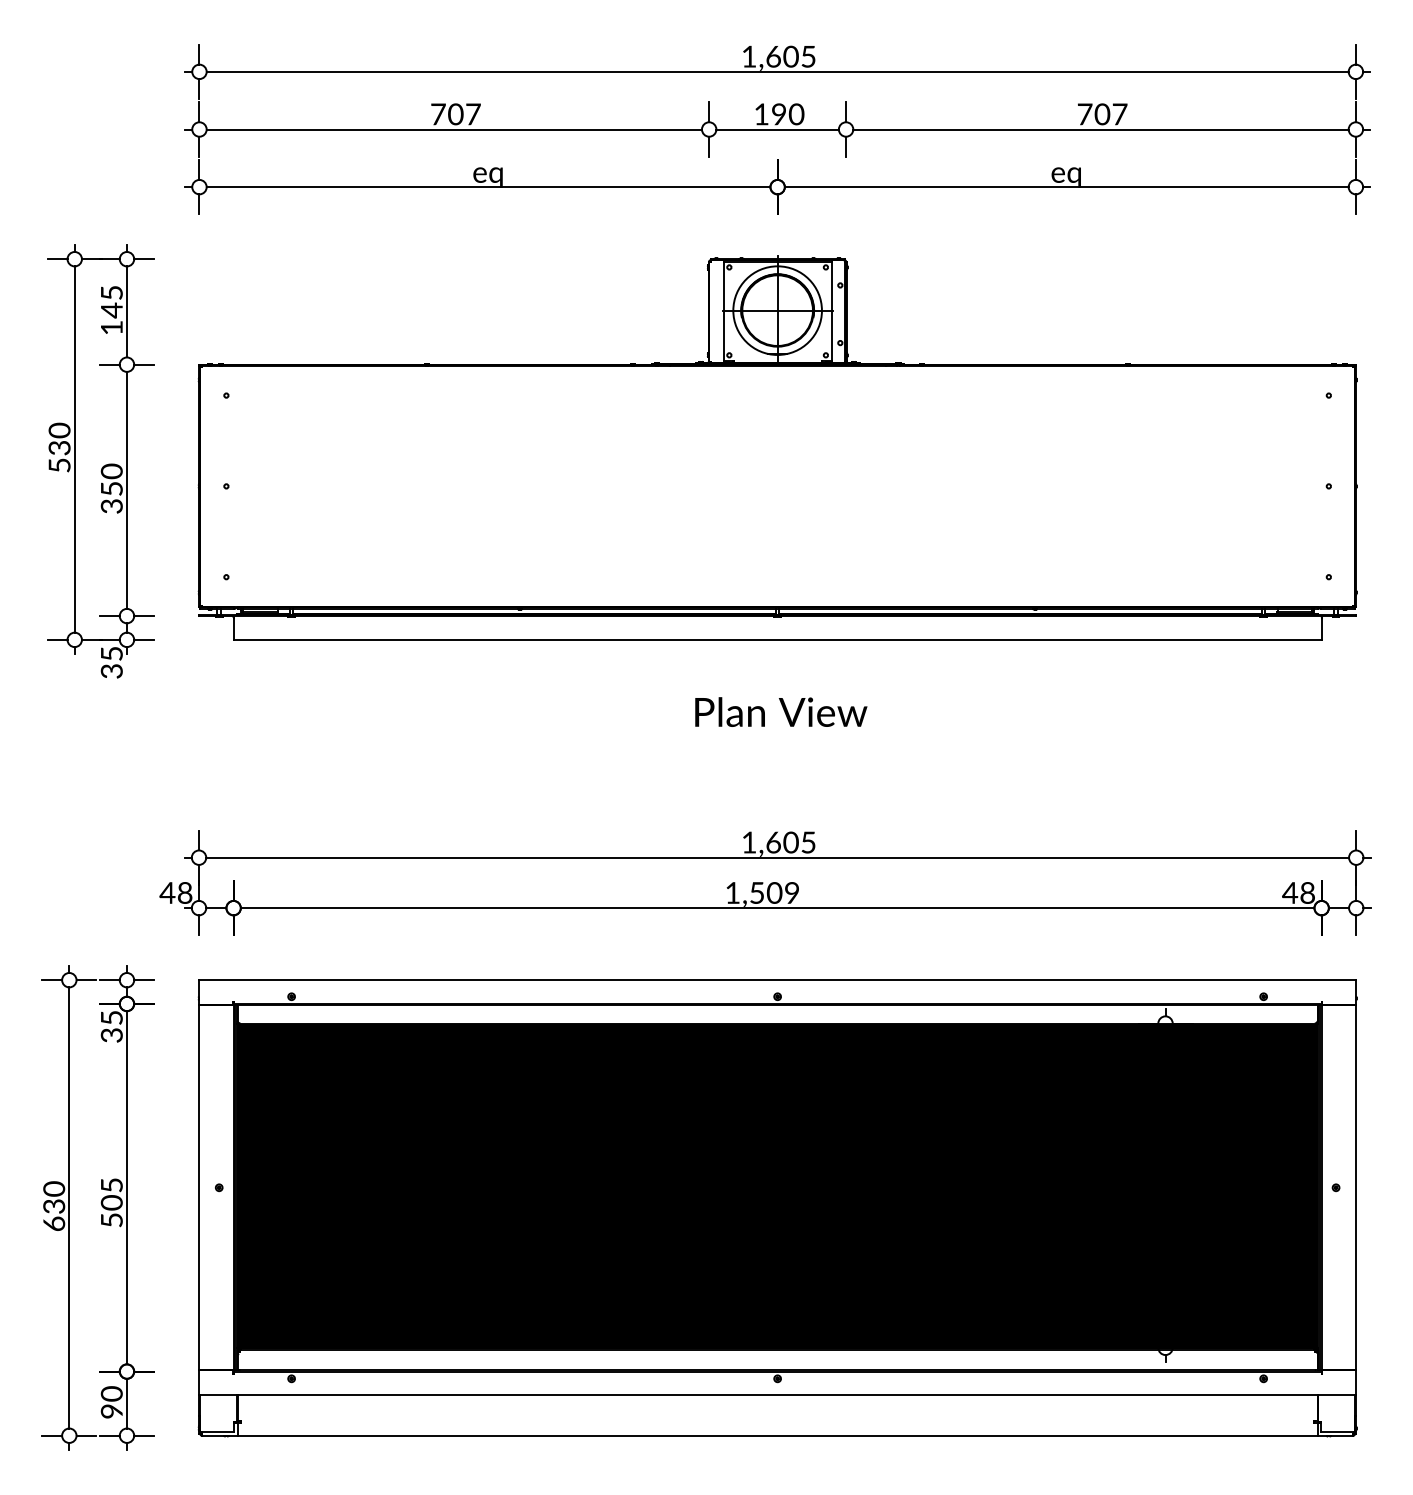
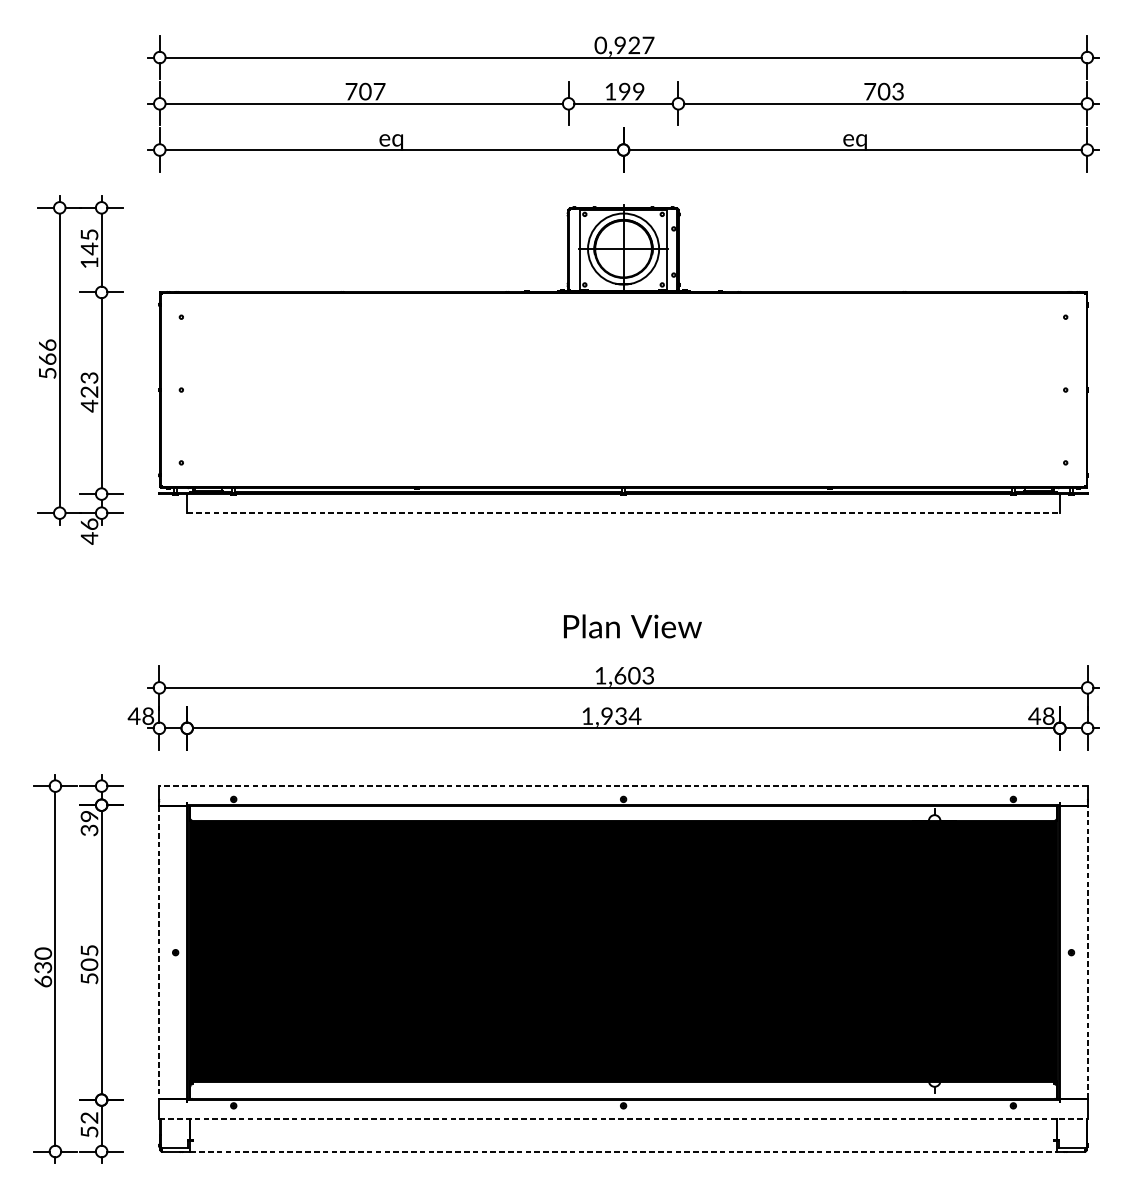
text: (778, 56) -> (624, 45), 1,605 -> 0,927
text: (796, 114) -> (638, 91), 190 -> 199
text: (1119, 114) -> (897, 91), 707 -> 703
text: (59, 438) -> (47, 351), 530 -> 566
text: (111, 488) -> (89, 391), 350 -> 423
line: (778, 639) -> (624, 512), solid -> dashed
text: (111, 662) -> (89, 531), 35 -> 46
text: (781, 711) -> (633, 625), moved
text: (808, 842) -> (648, 675), 1,605 -> 1,603
text: (775, 892) -> (621, 715), 1,509 -> 1,934
line: (777, 980) -> (623, 786), solid -> dashed
text: (111, 1017) -> (89, 816), 35 -> 39
line: (1356, 1187) -> (1087, 952), solid -> dashed
line: (199, 1188) -> (159, 953), solid -> dashed
line: (777, 1395) -> (623, 1119), solid -> dashed
text: (111, 1402) -> (89, 1124), 90 -> 52
line: (778, 1435) -> (624, 1151), solid -> dashed

